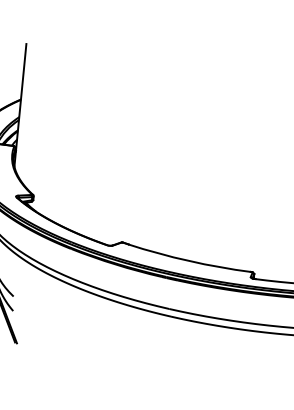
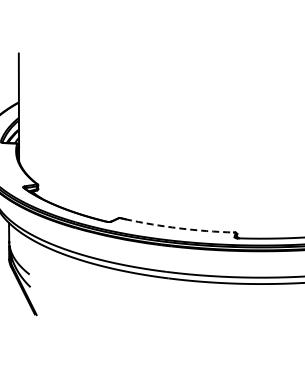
arc: (189, 261) -> (179, 228), solid -> dashed

